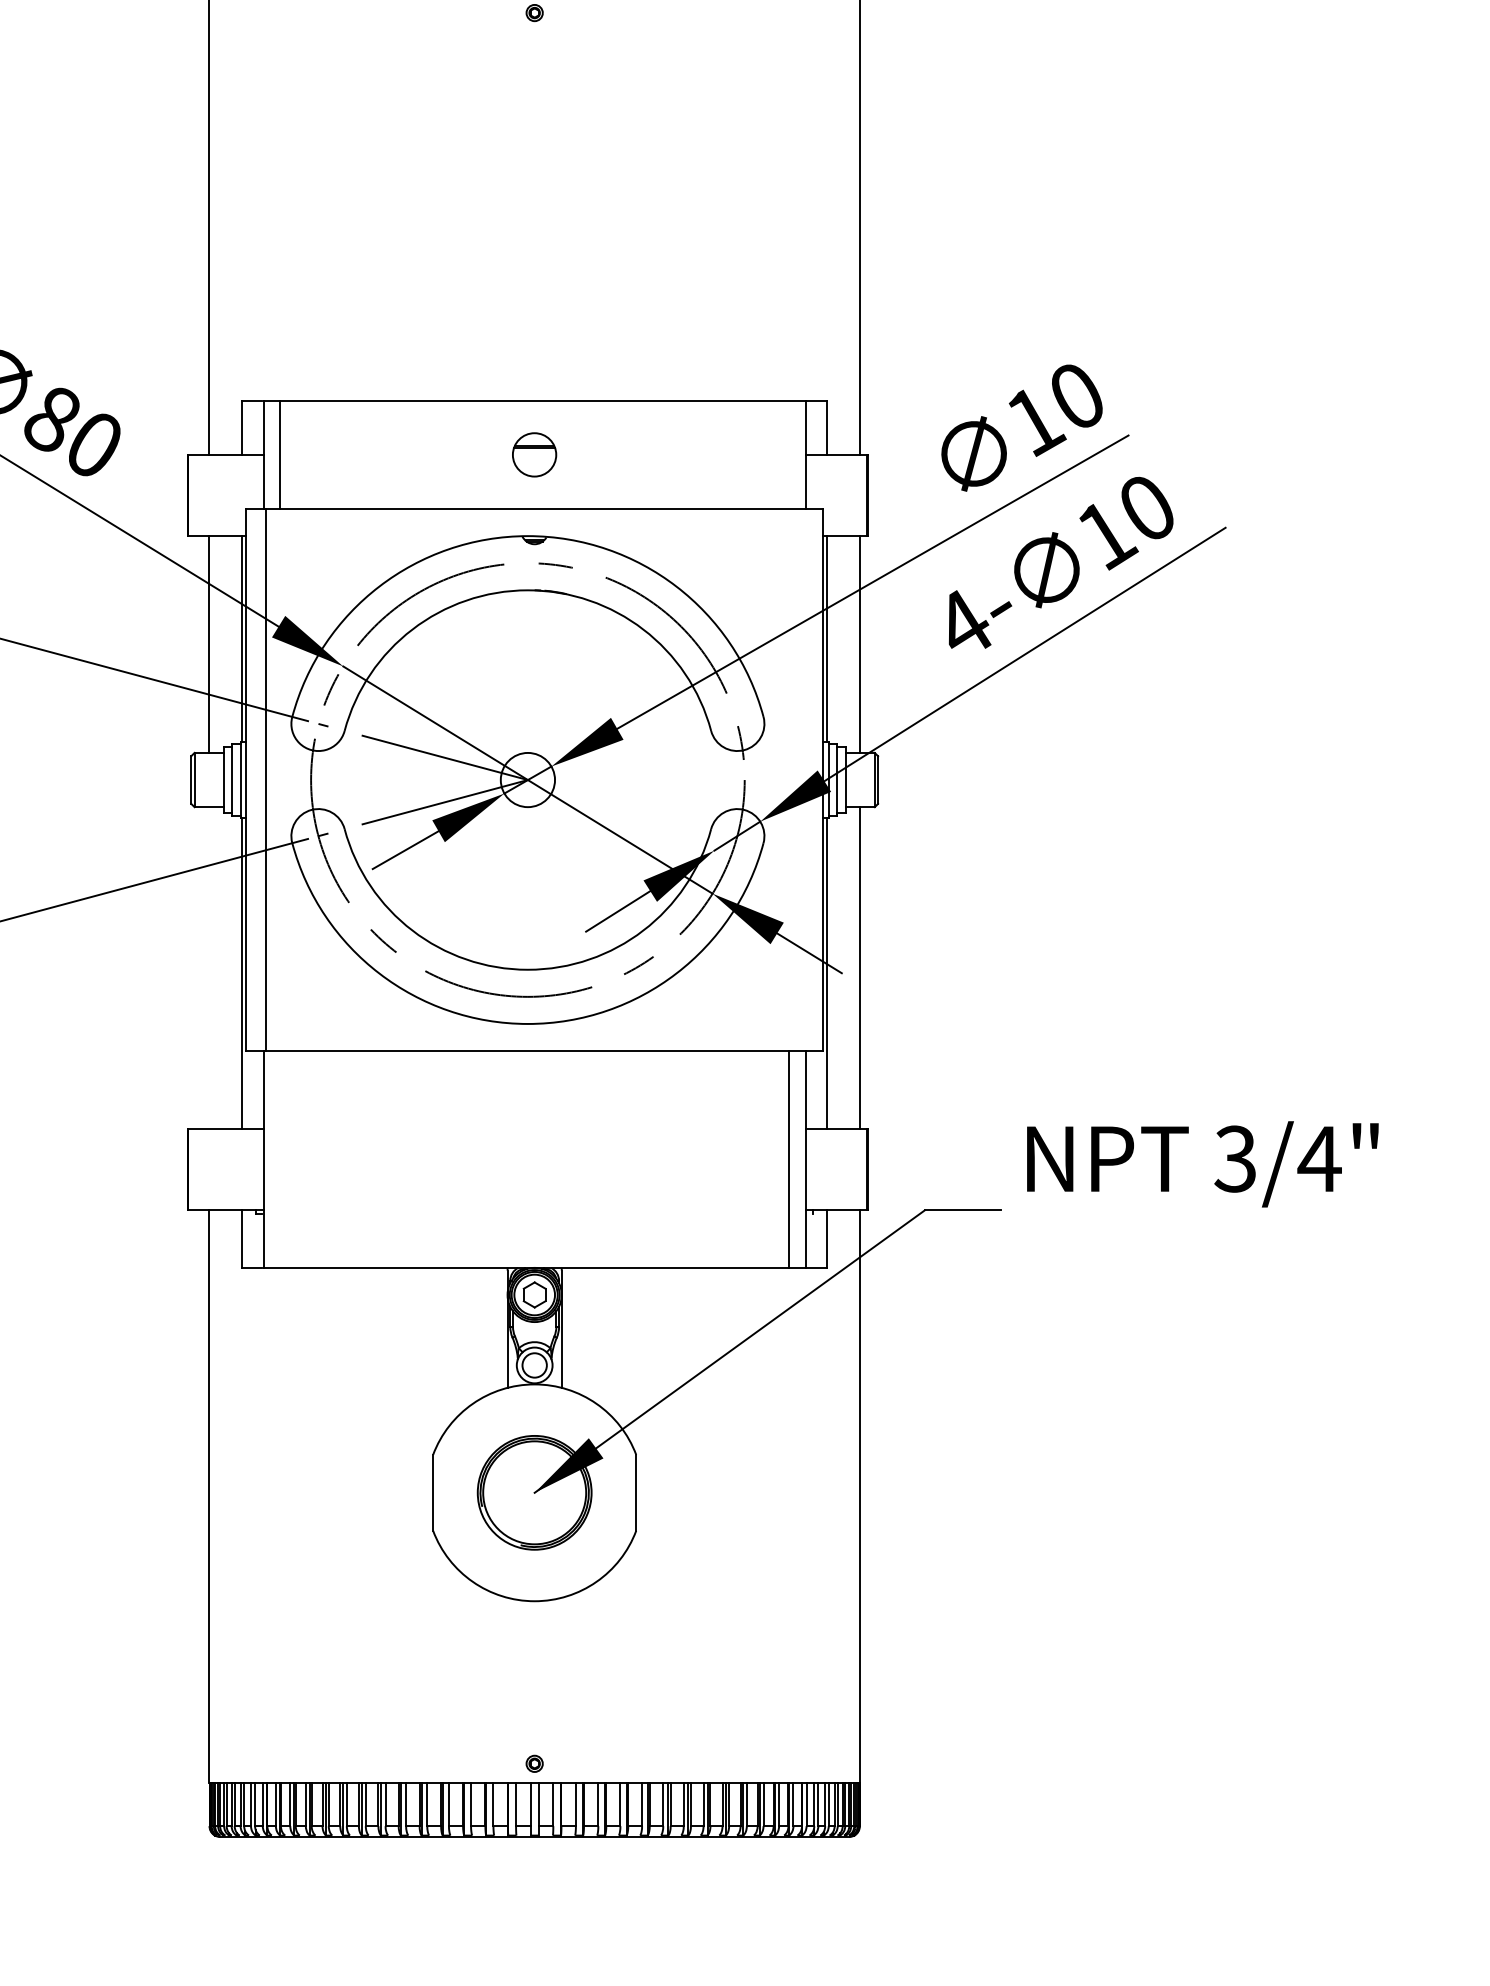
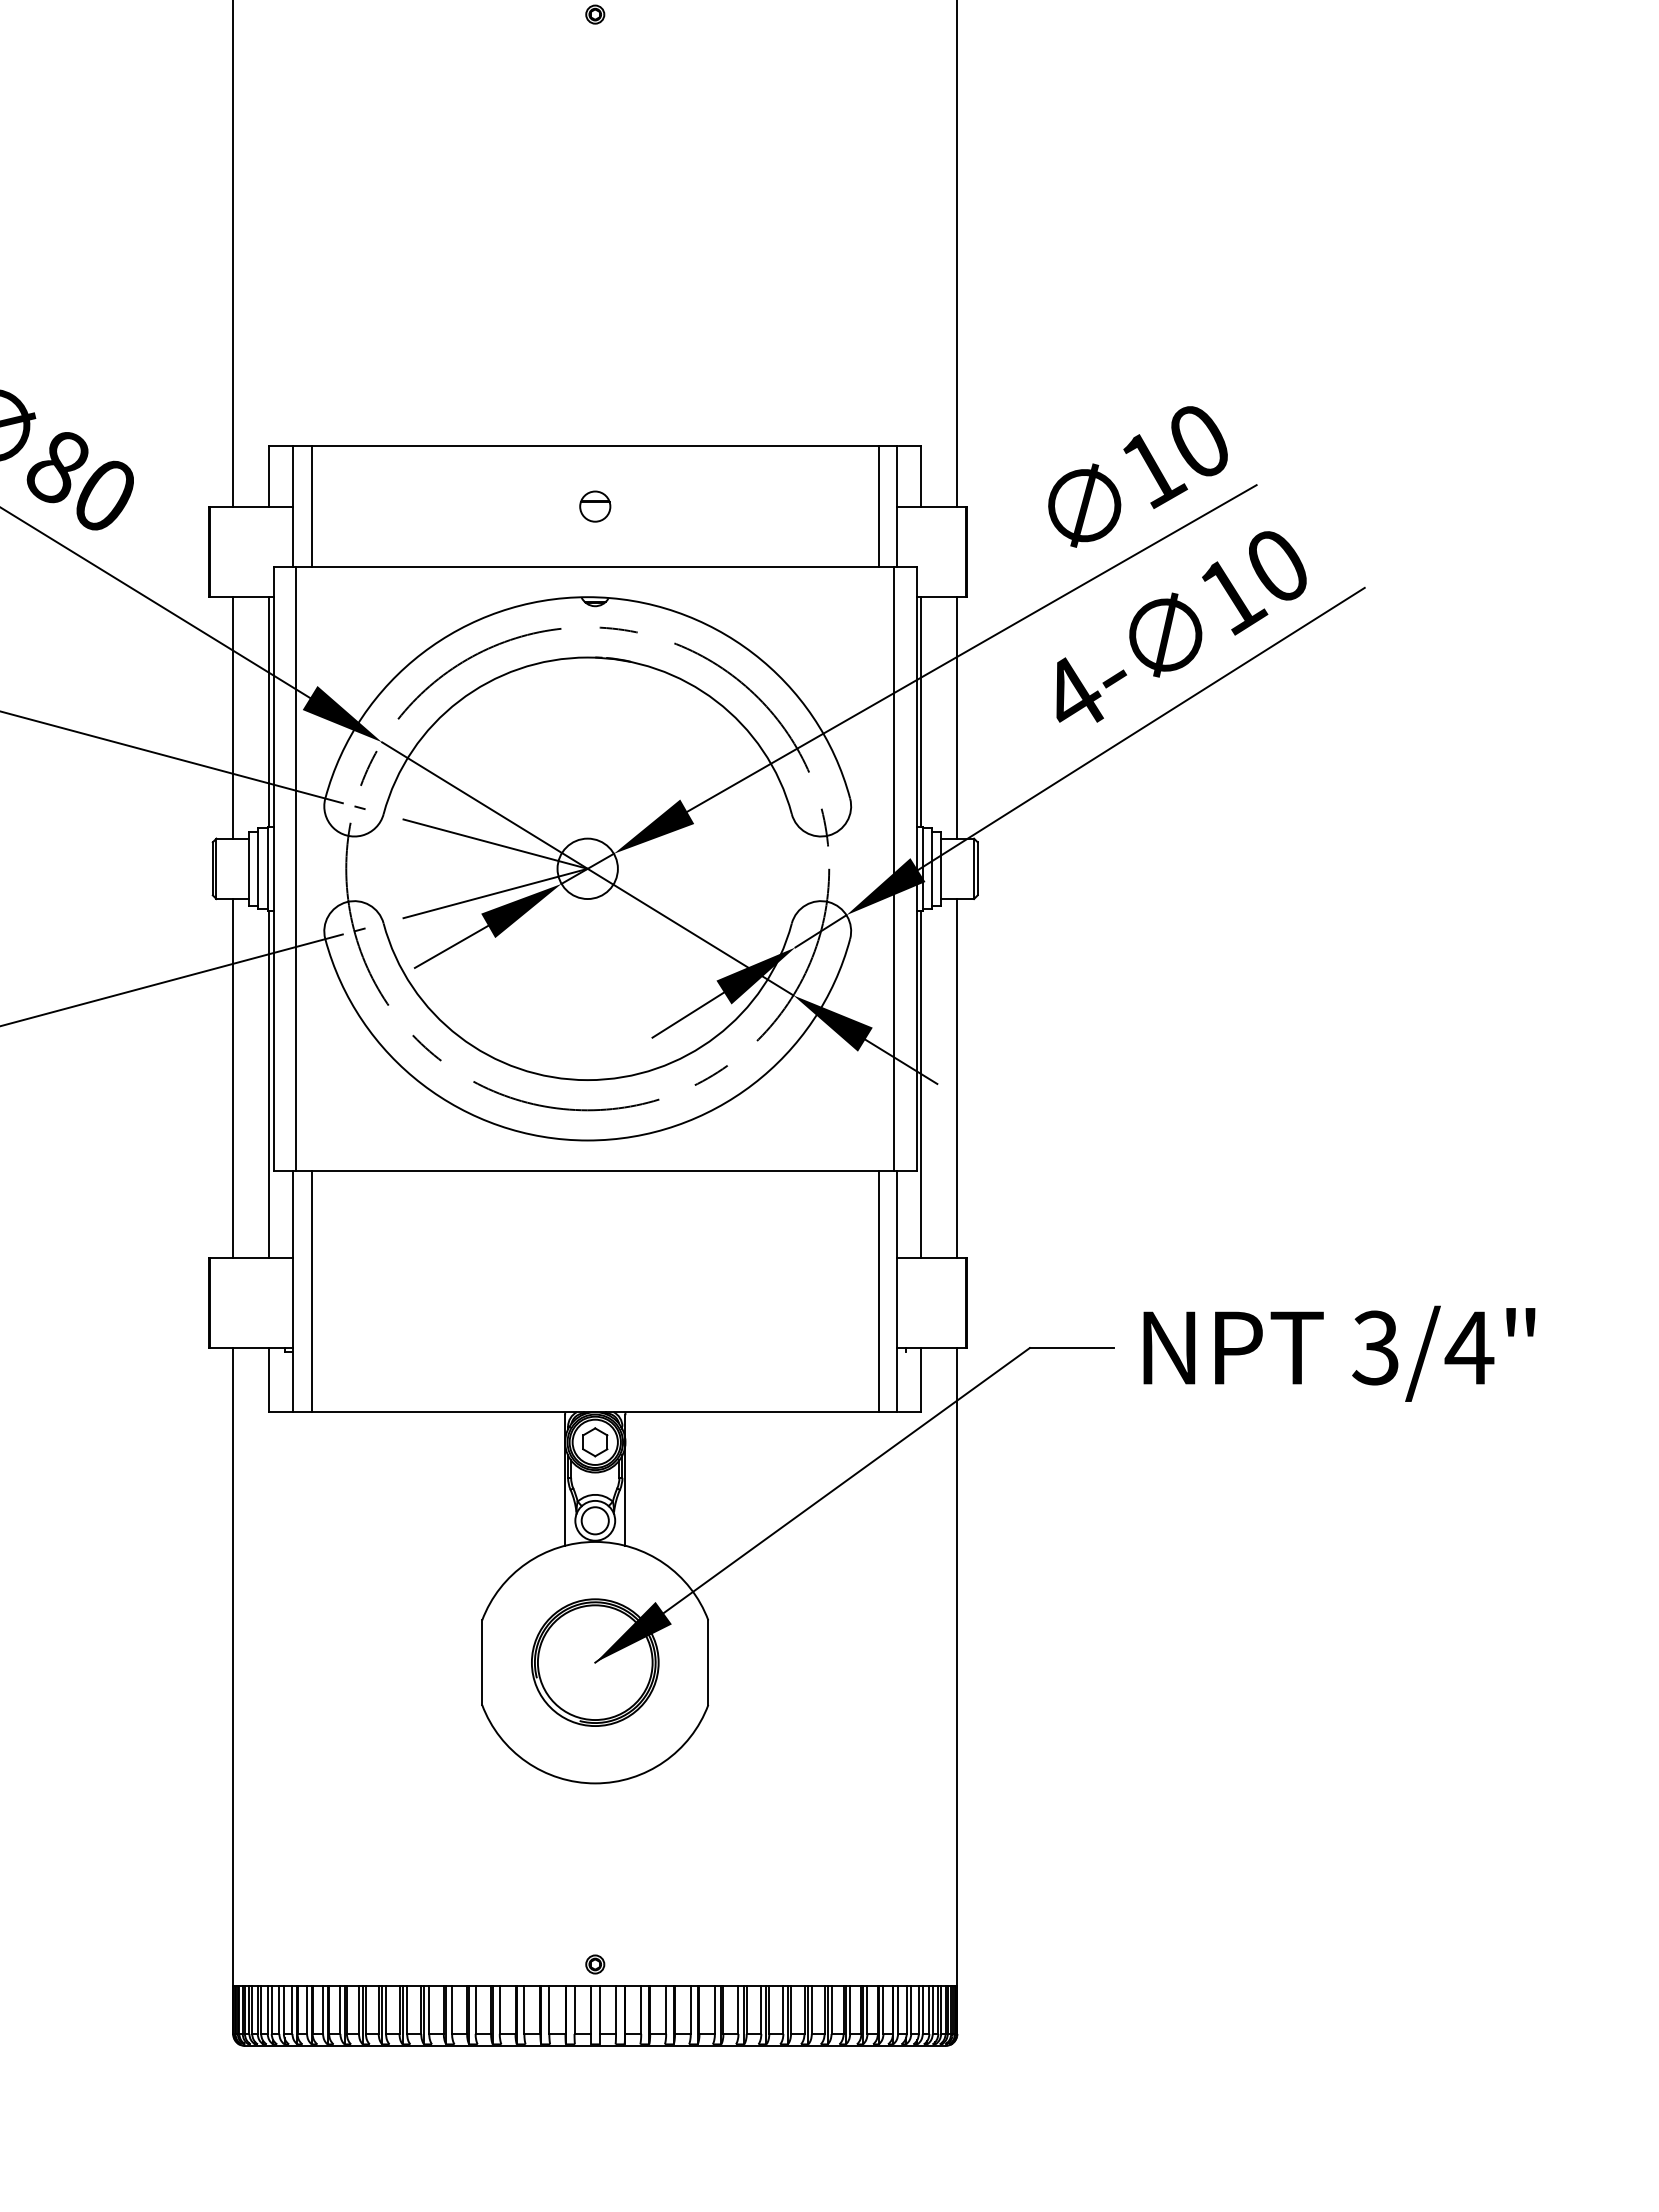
part: (534, 454) -> (595, 506), size x0.62
line: (789, 454) -> (879, 506), added
line: (803, 779) -> (894, 868), added
line: (209, 968) -> (233, 1078), added
line: (279, 1159) -> (311, 1291), added
text: (1202, 1164) -> (1339, 1353), moved

